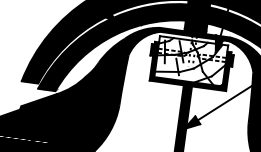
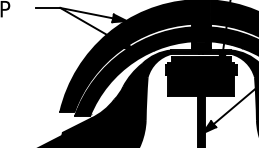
fill: (190, 60) -> (200, 74), added

